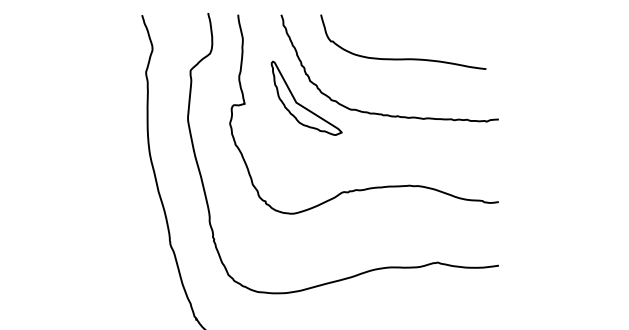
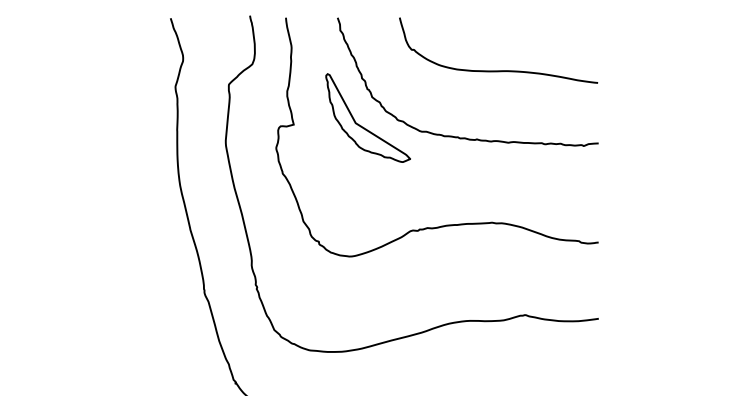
curve: (403, 58) -> (498, 70), moved

